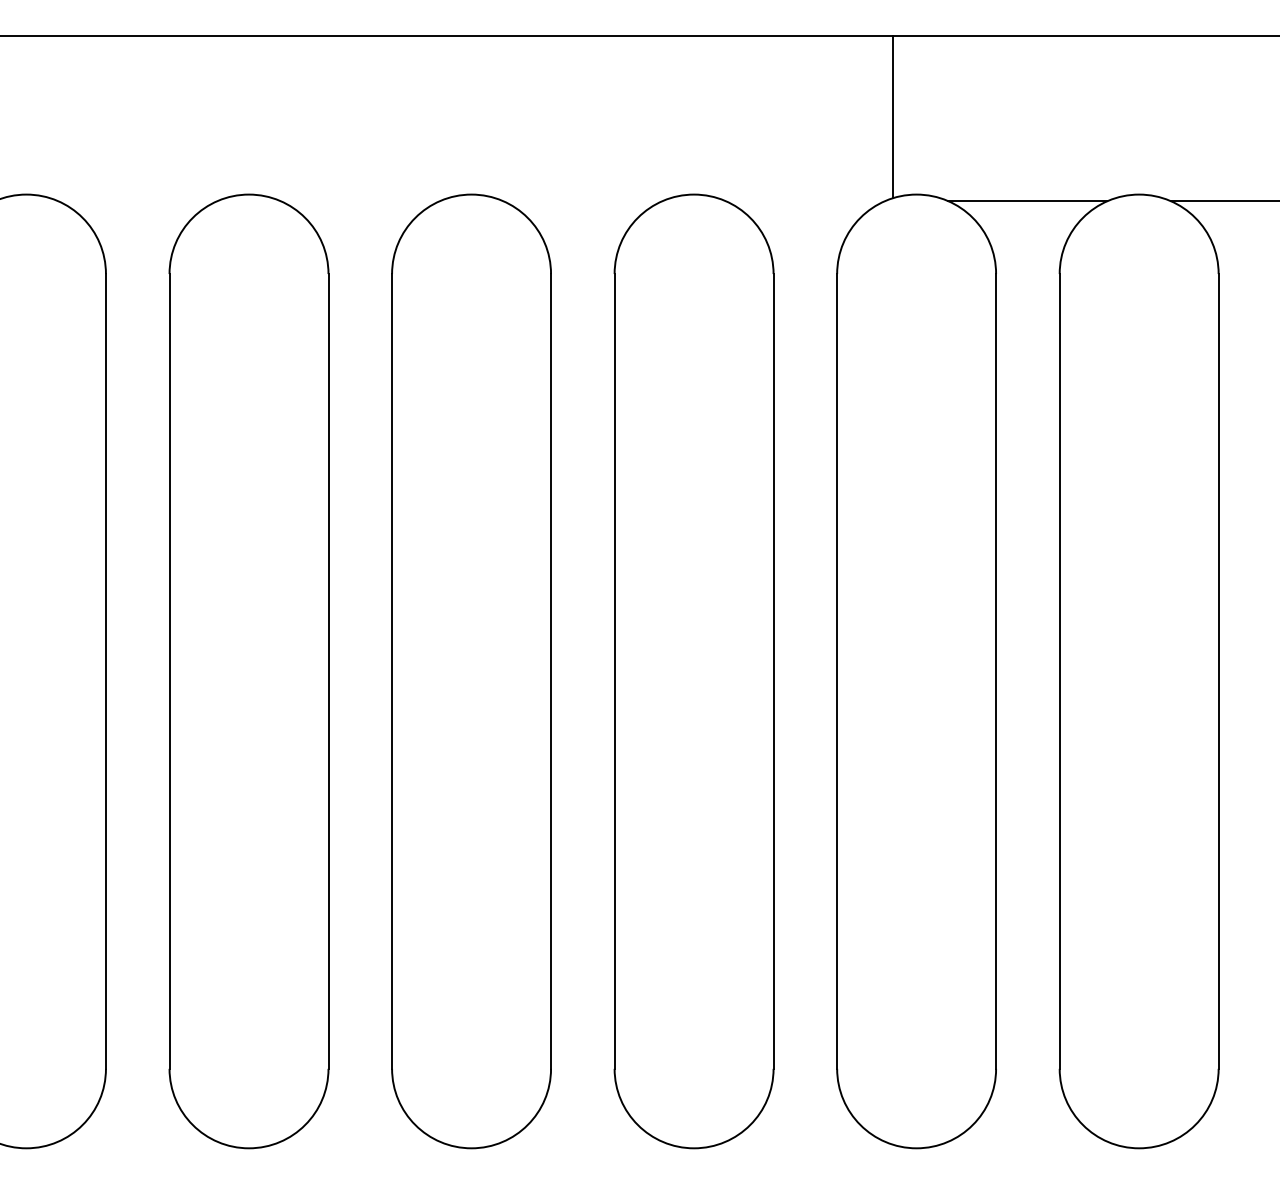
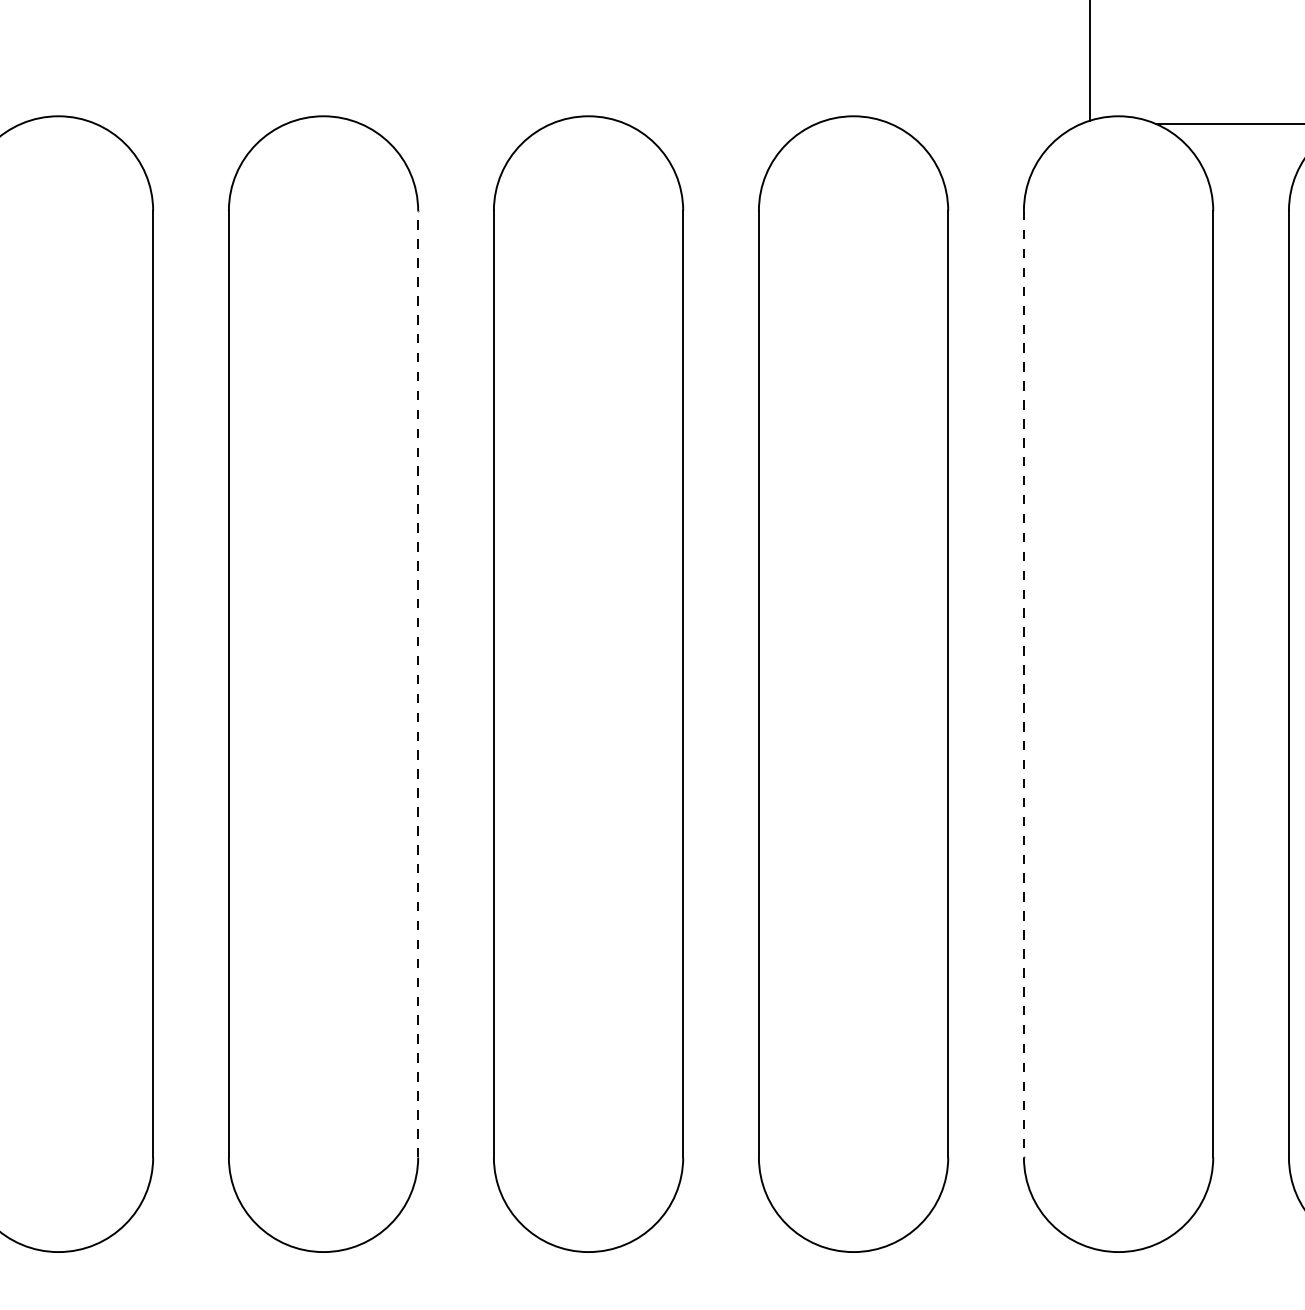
line: (328, 670) -> (418, 683), solid -> dashed
line: (837, 671) -> (1024, 684), solid -> dashed

